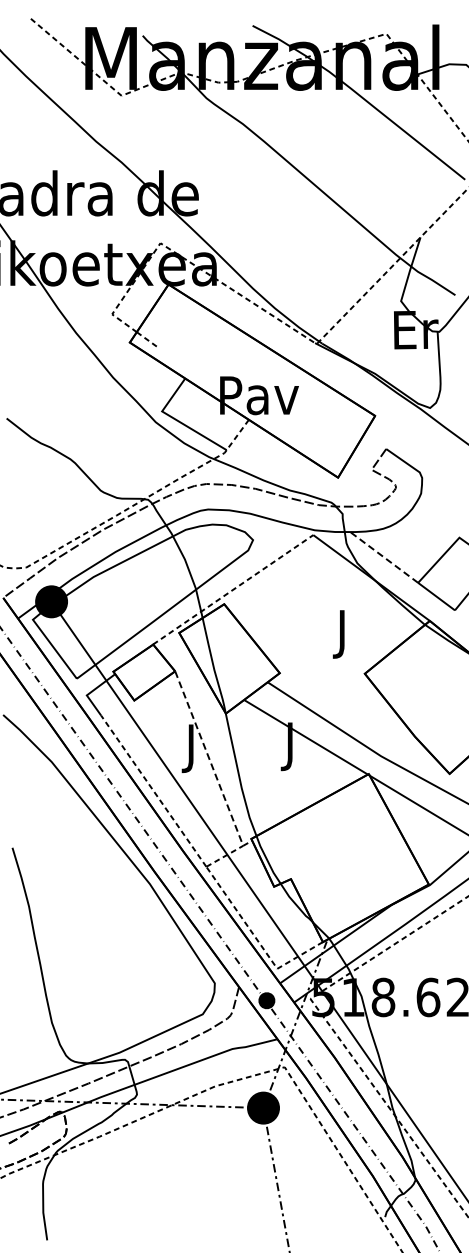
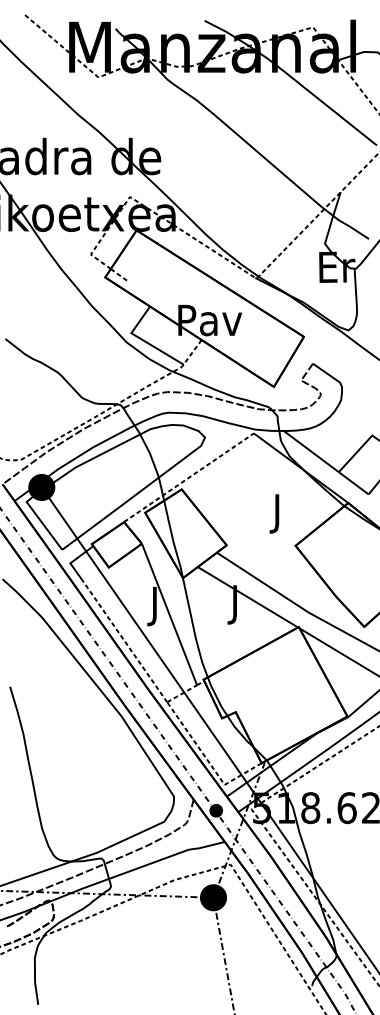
line: (383, 557) -> (310, 451), dashed -> solid
line: (209, 758) -> (169, 614), dashed -> solid

